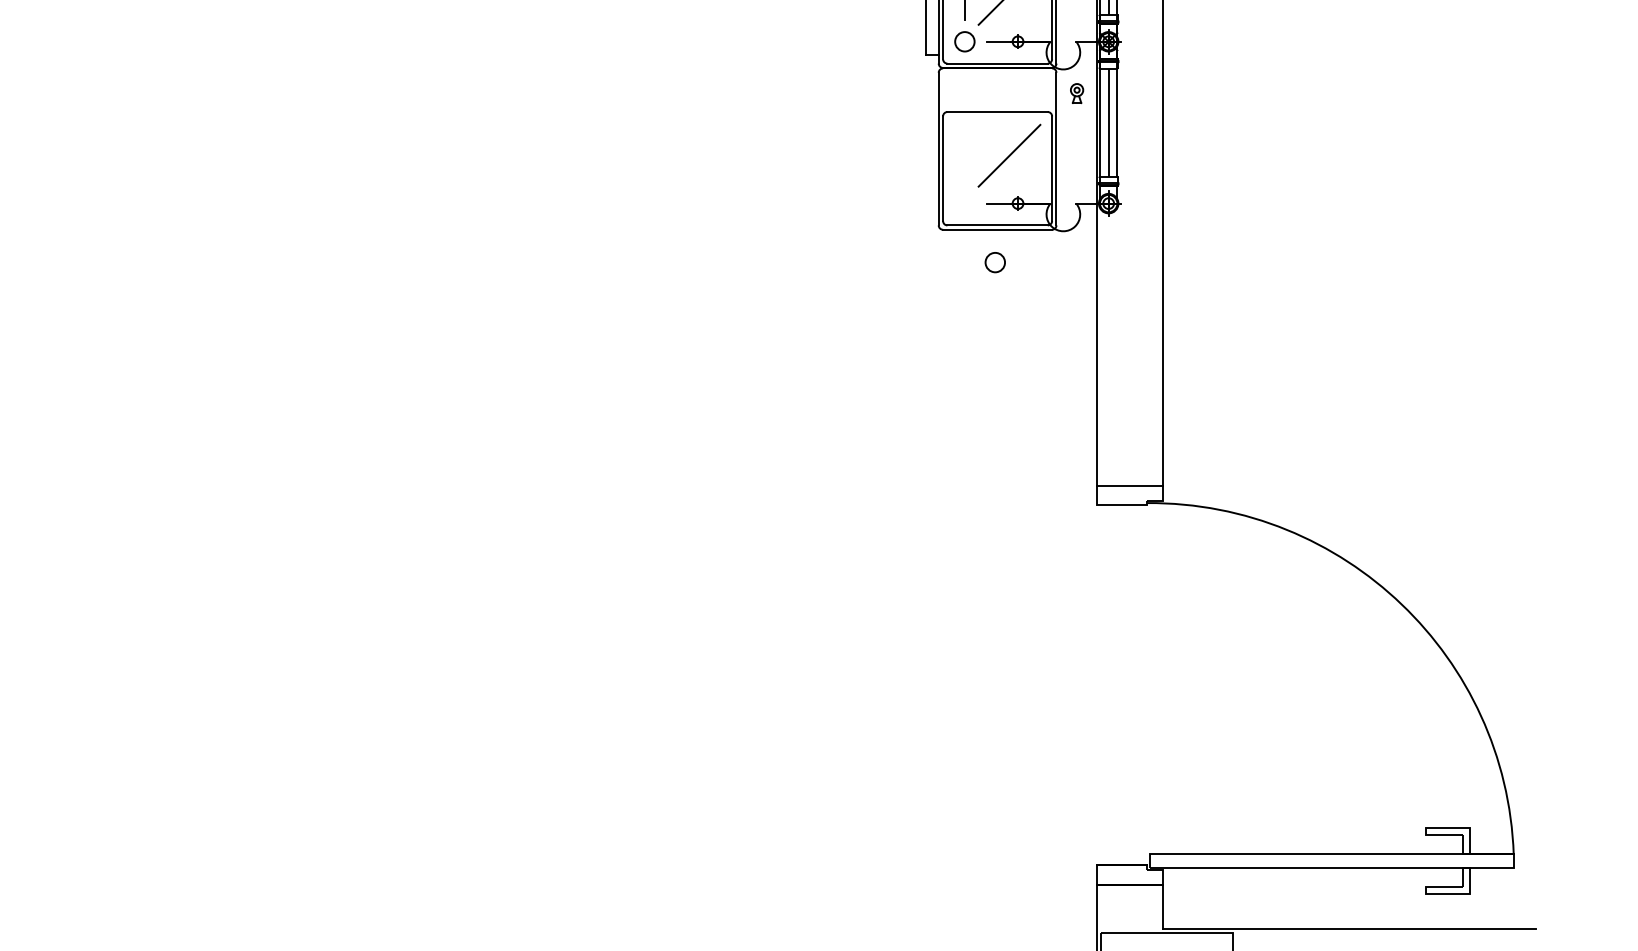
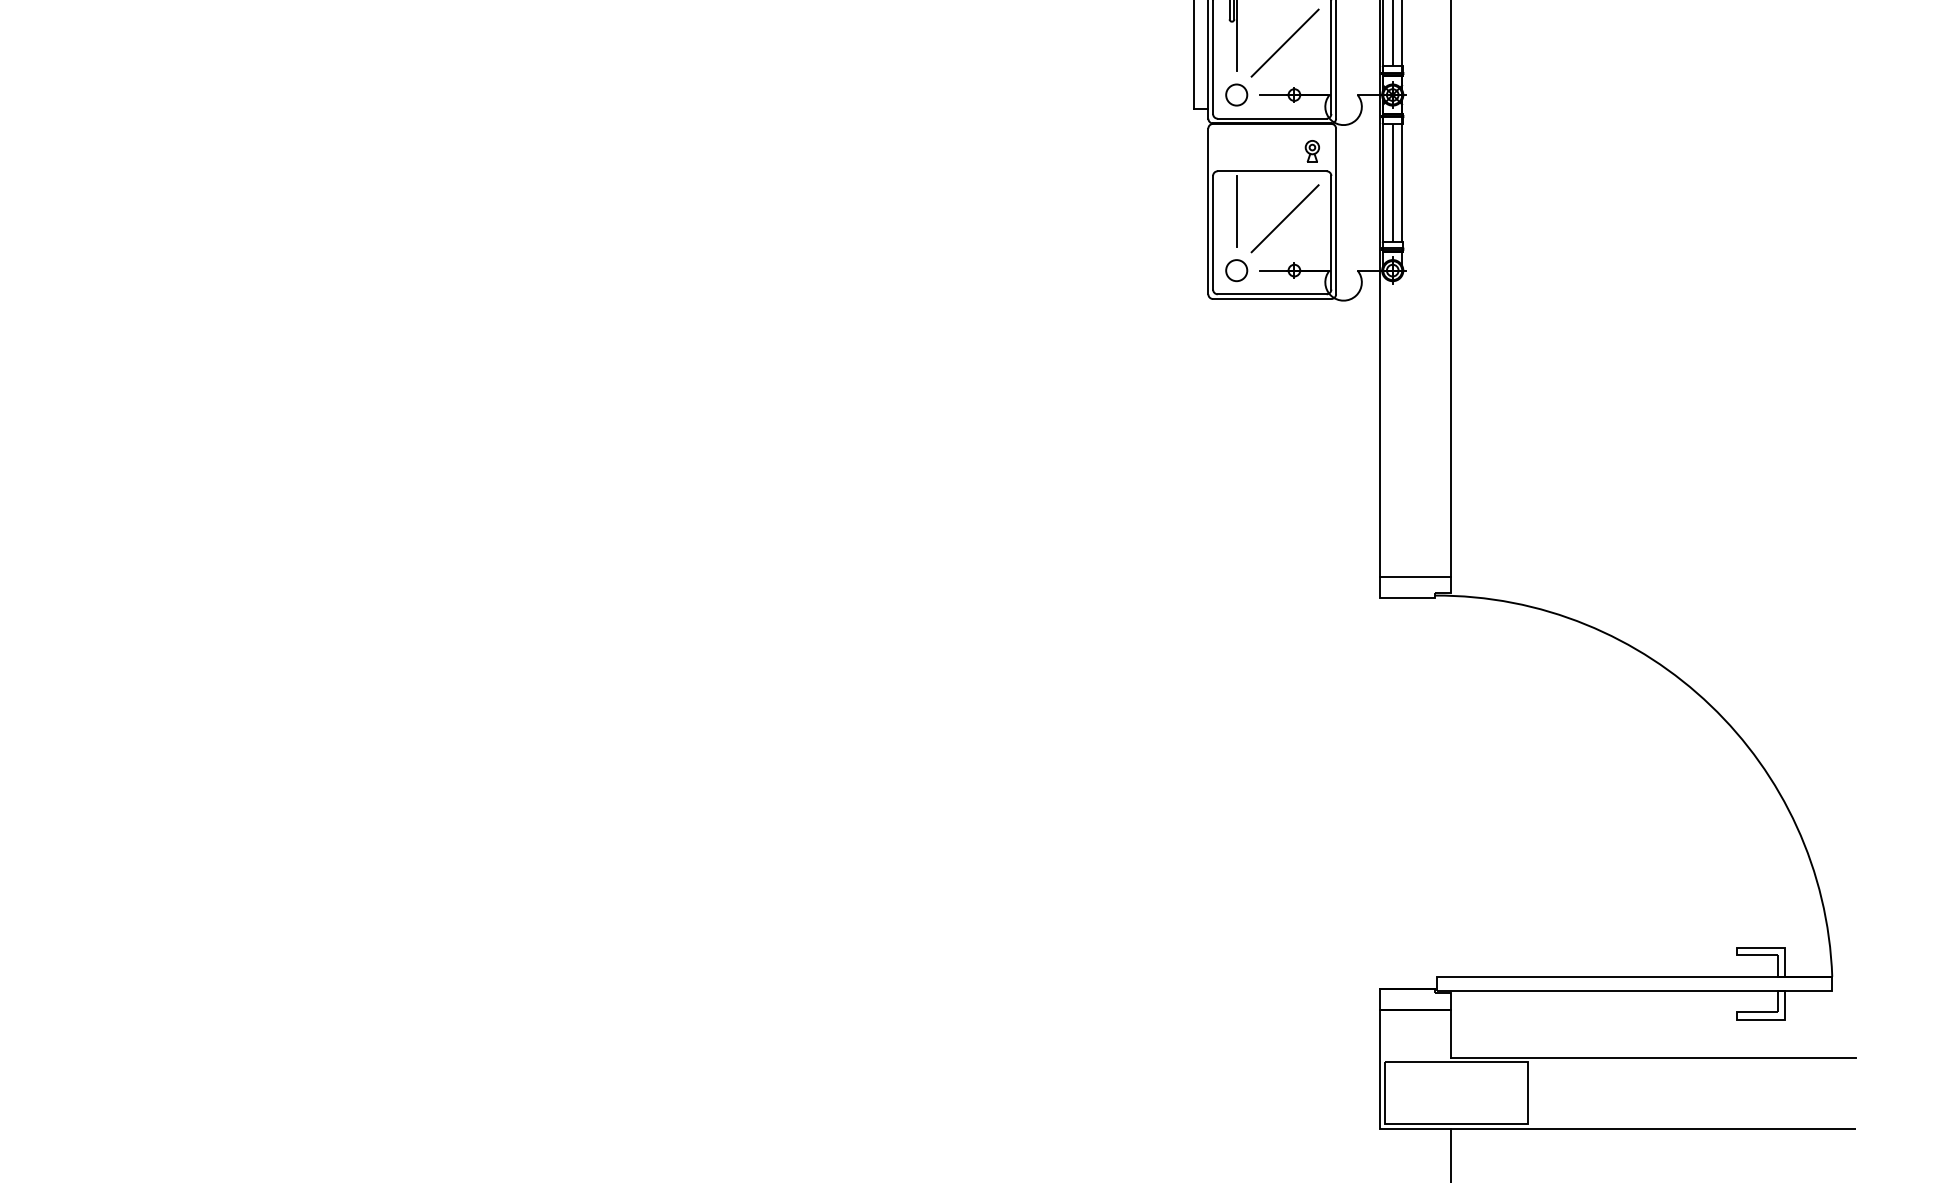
part: (1076, 93) -> (1311, 151), moved
line: (964, 148) -> (1236, 210), added
circle: (995, 262) -> (1236, 270), moved

